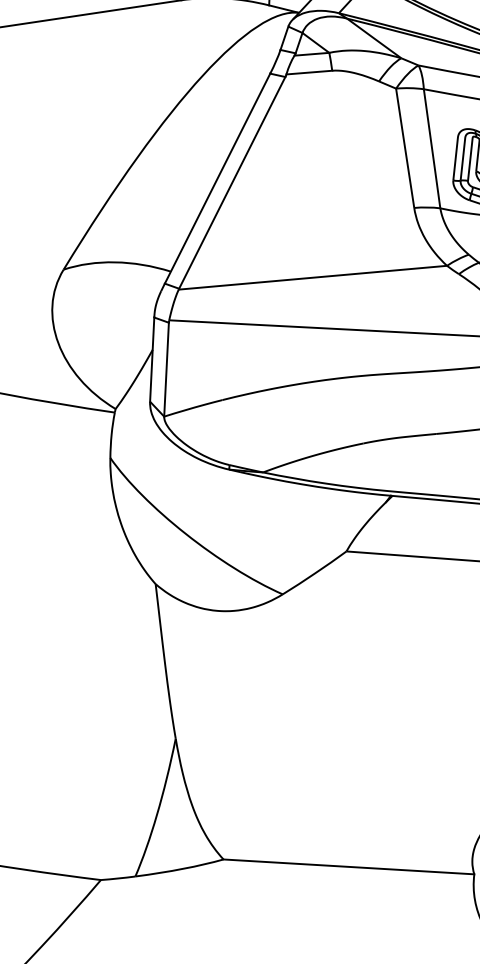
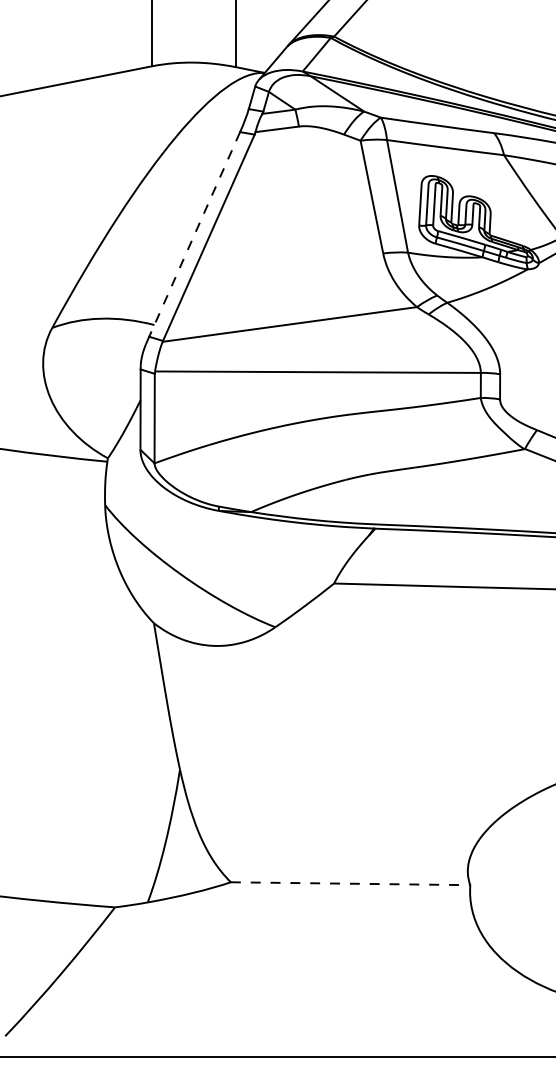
line: (217, 178) -> (194, 234), solid -> dashed
line: (348, 866) -> (350, 883), solid -> dashed

